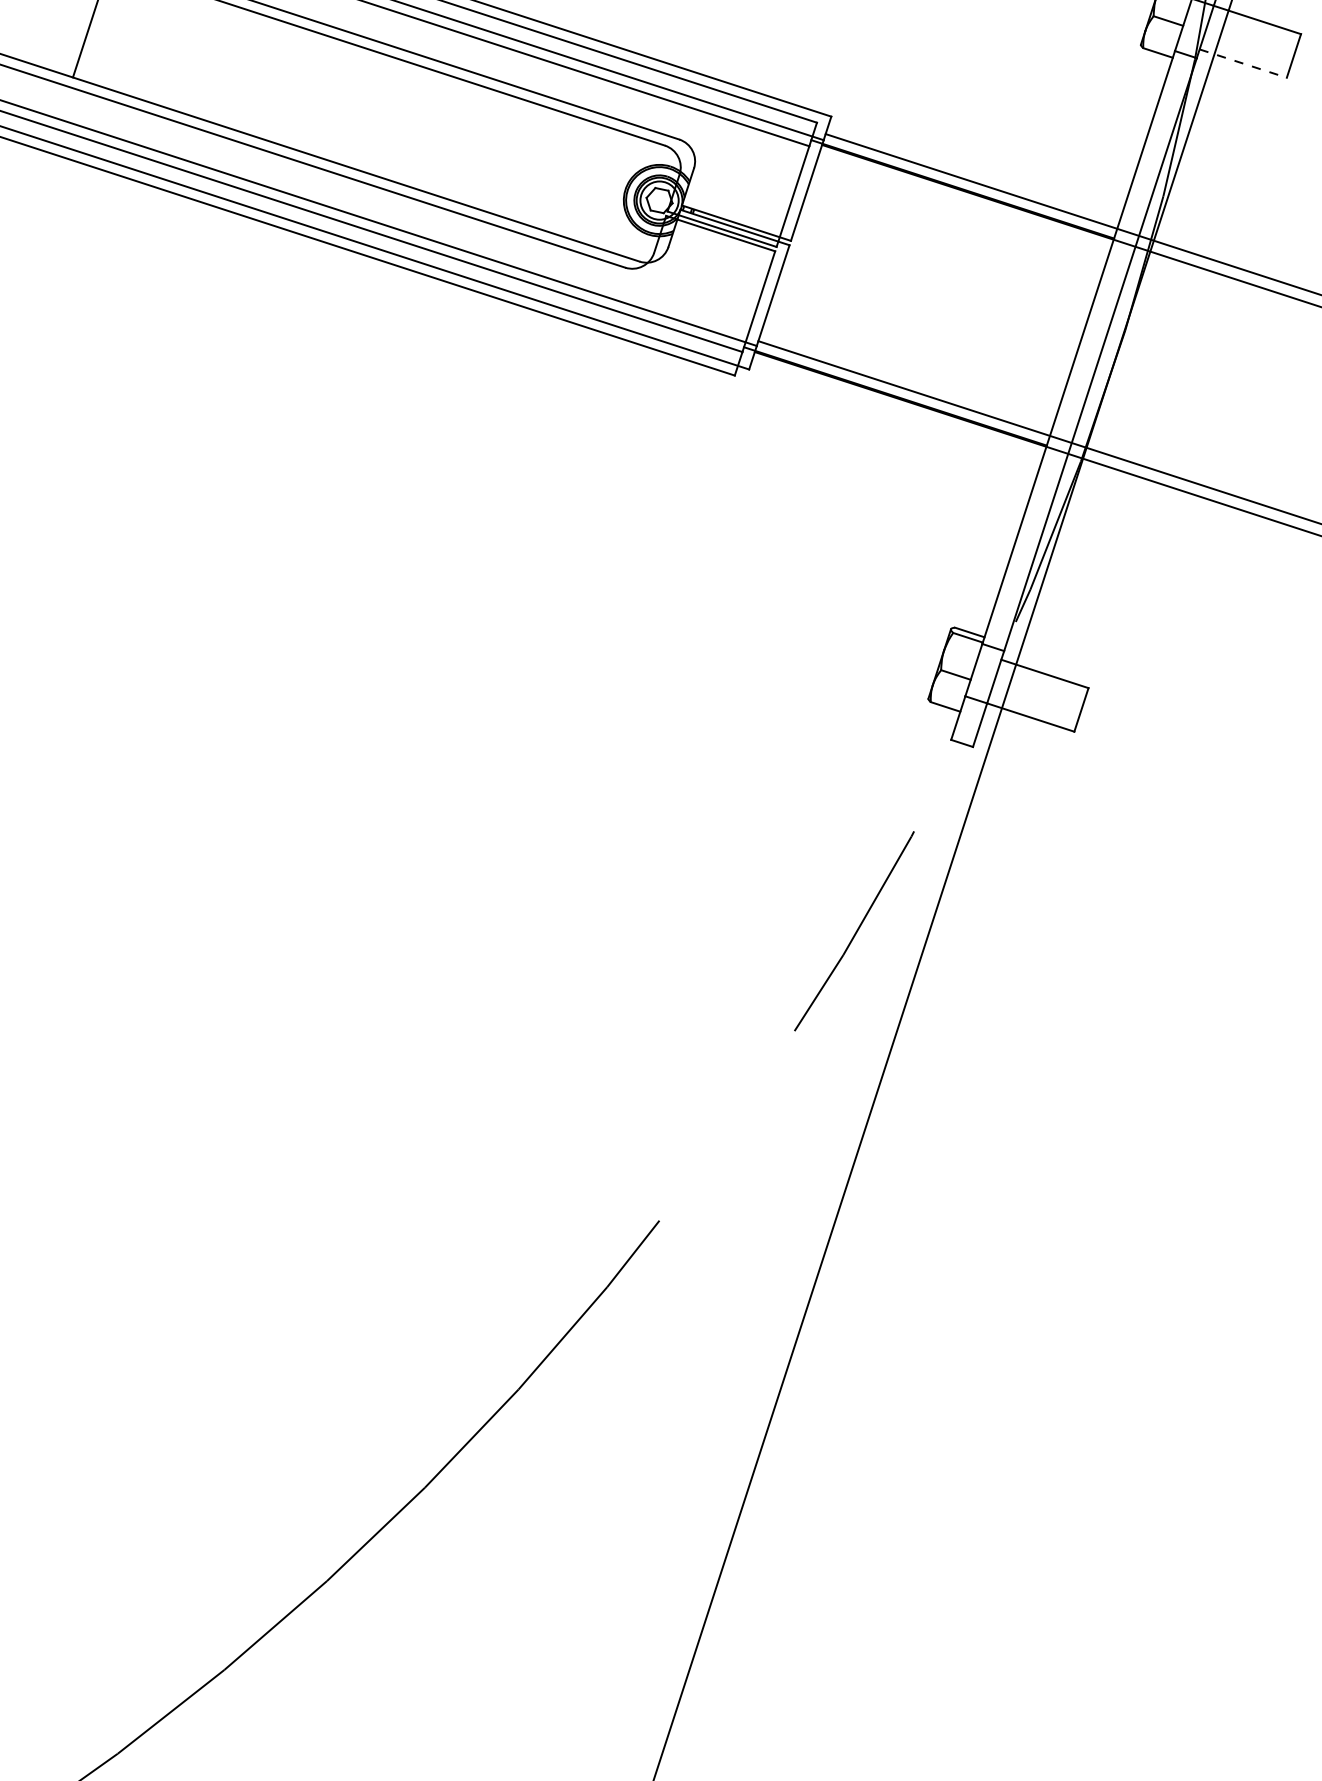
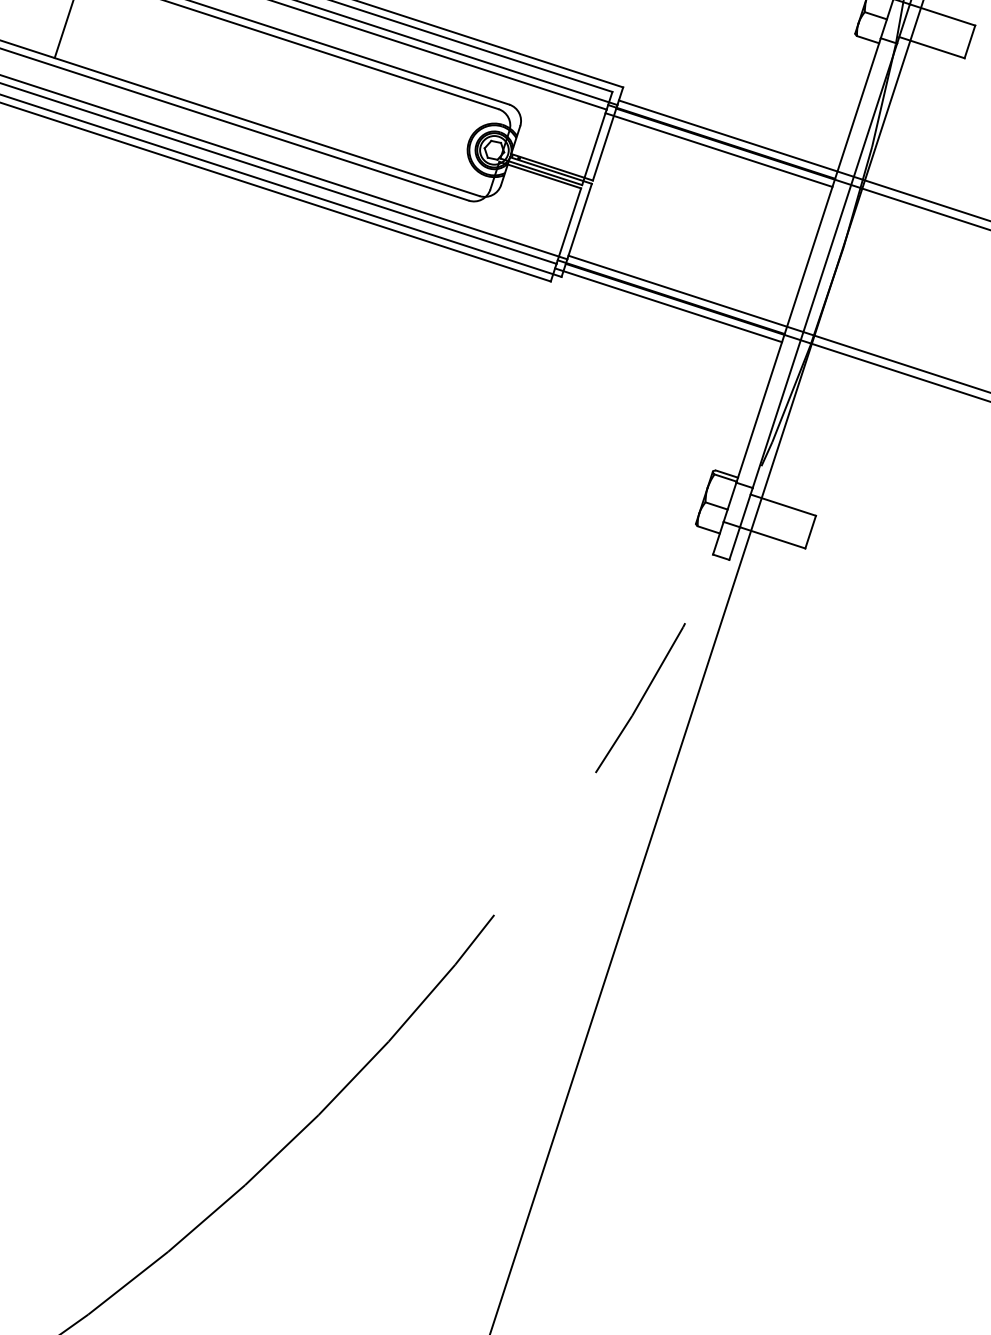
line: (1243, 63) -> (932, 47), dashed -> solid
line: (958, 200) -> (718, 150), added
line: (891, 407) -> (668, 305), added

